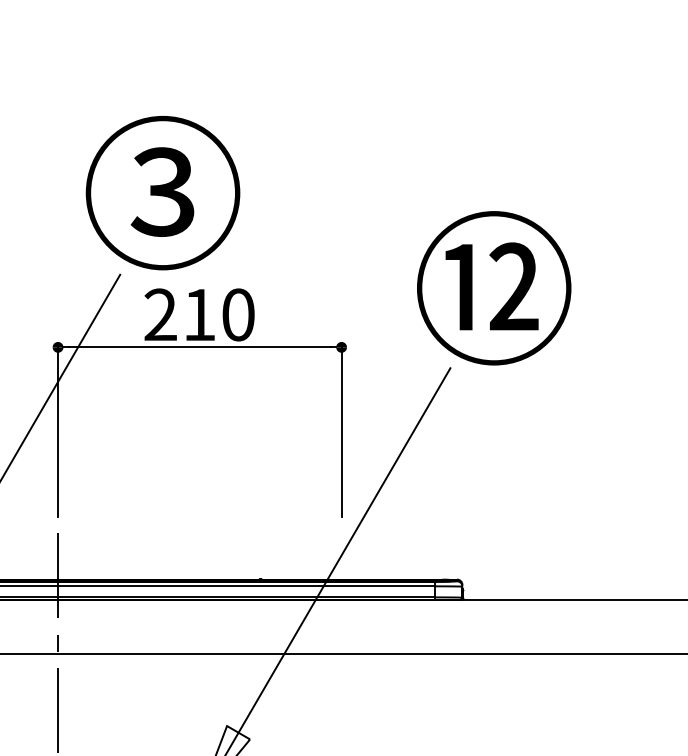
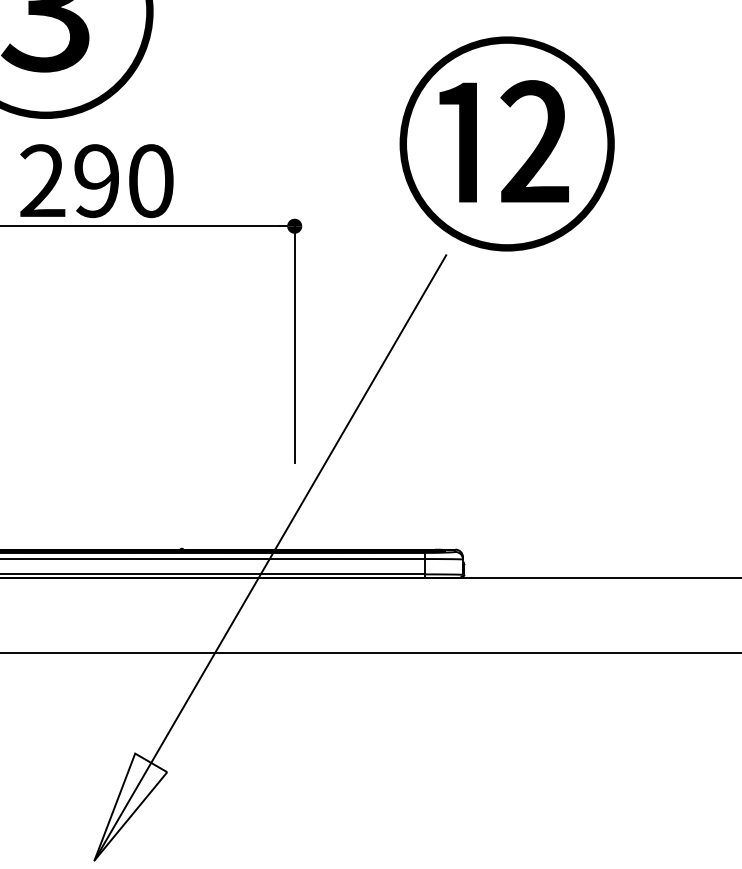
text: (199, 314) -> (96, 180), 210 -> 290

